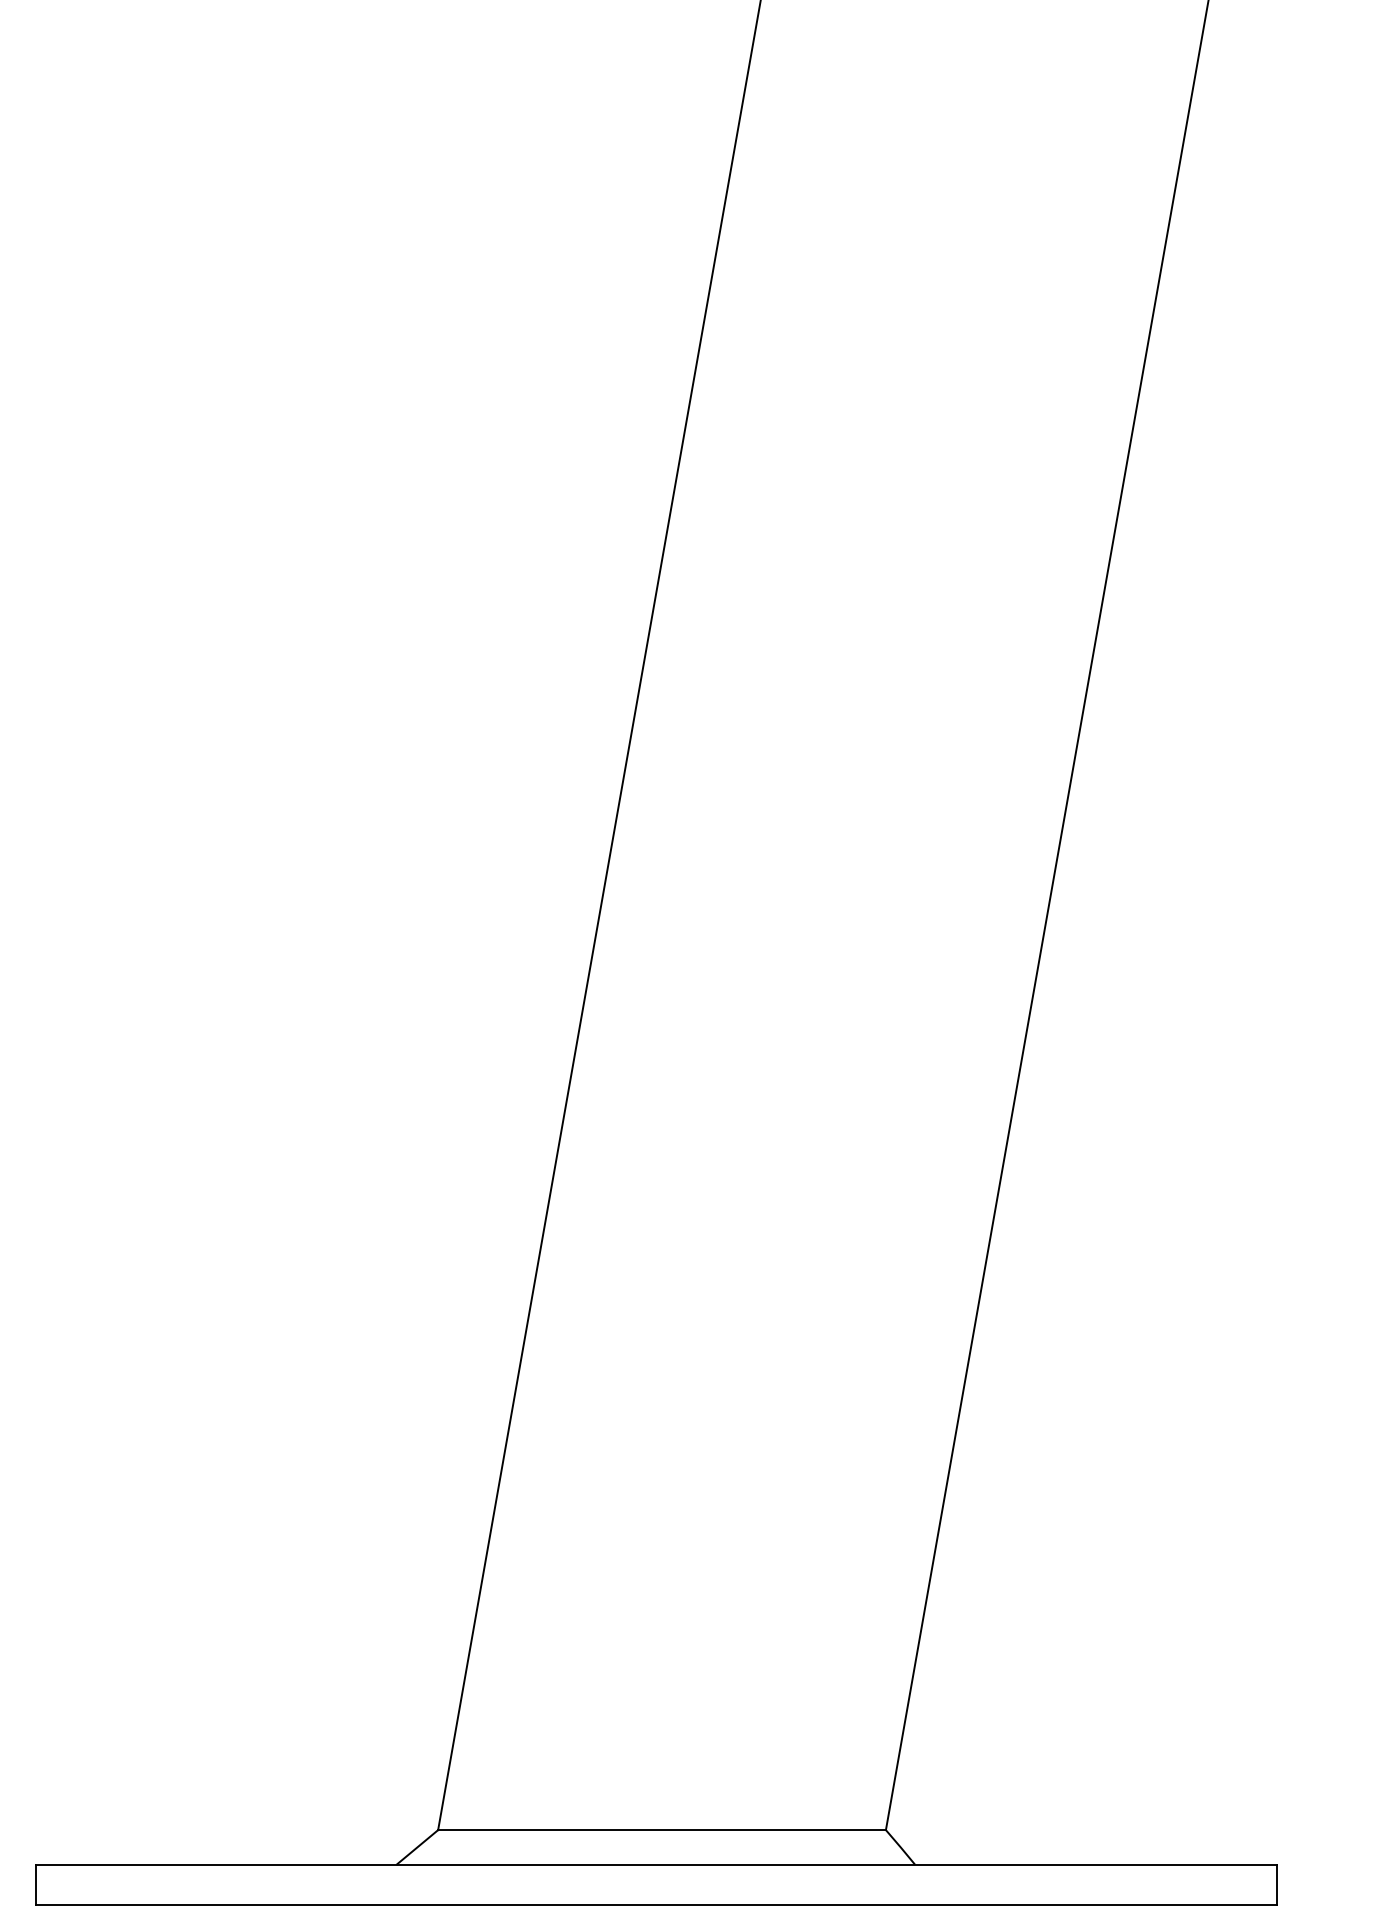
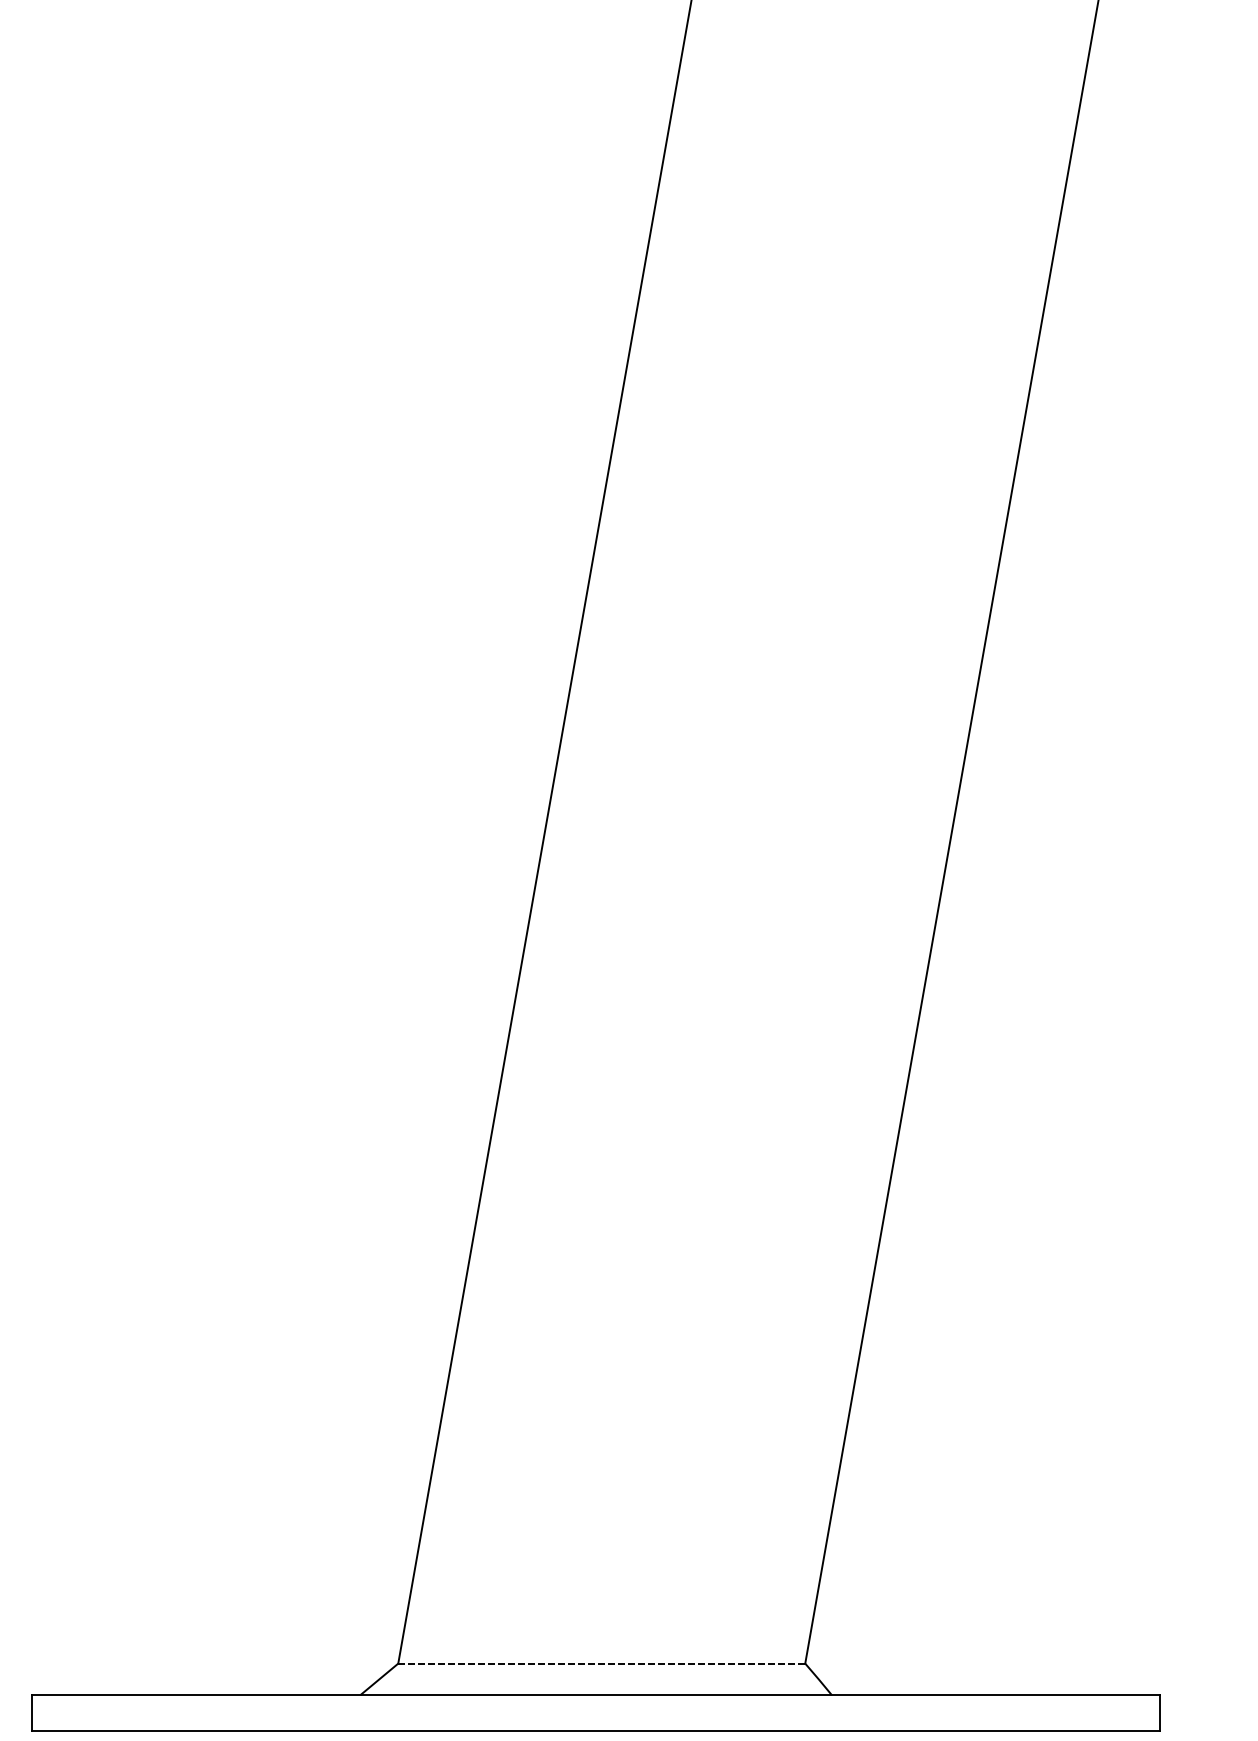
line: (662, 1830) -> (602, 1663), solid -> dashed

